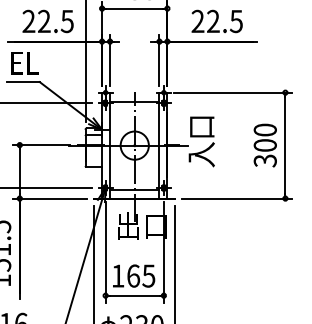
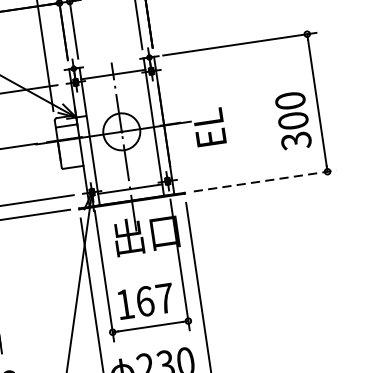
text: (201, 141) -> (207, 113), 入口 -> EL
text: (264, 145) -> (292, 121), moved
line: (237, 198) -> (265, 180), solid -> dashed
text: (148, 275) -> (164, 297), 165 -> 167

